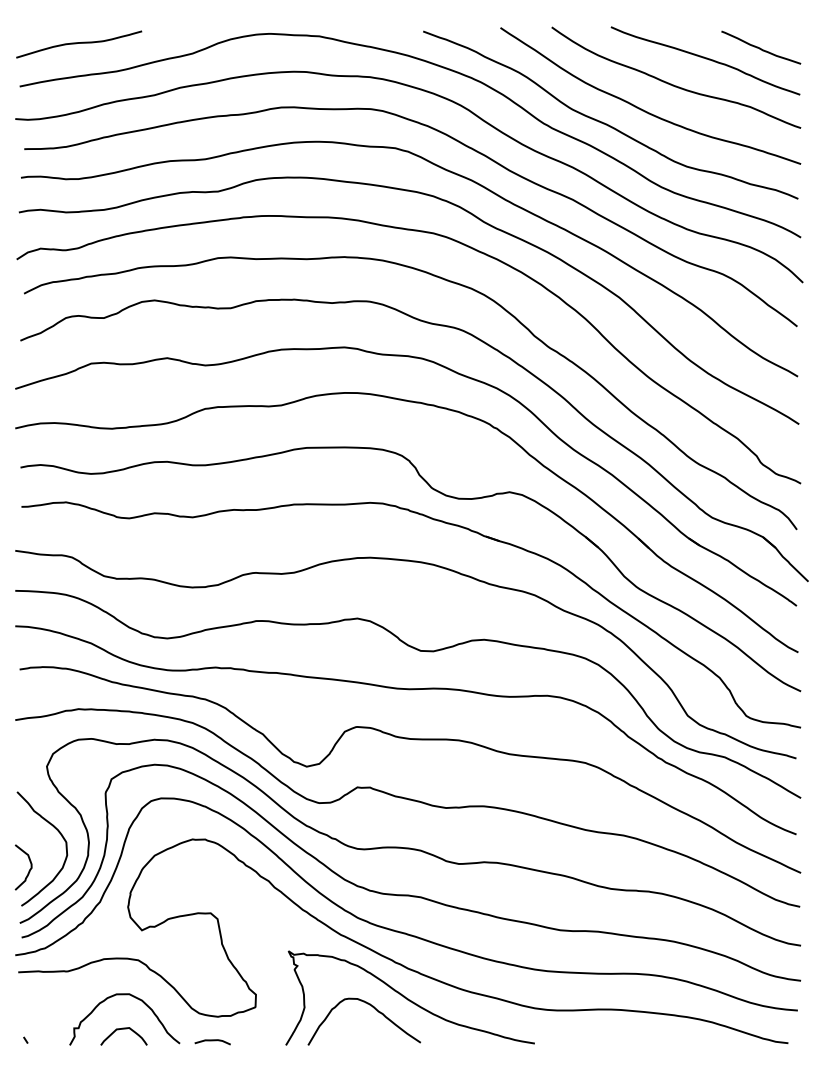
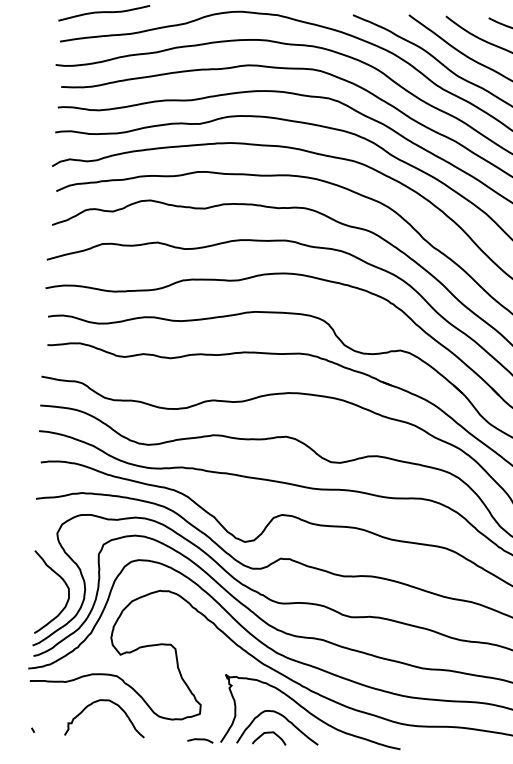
curve: (28, 870) -> (40, 607), removed
curve: (123, 1029) -> (269, 733), moved
curve: (212, 1041) -> (200, 740), moved

